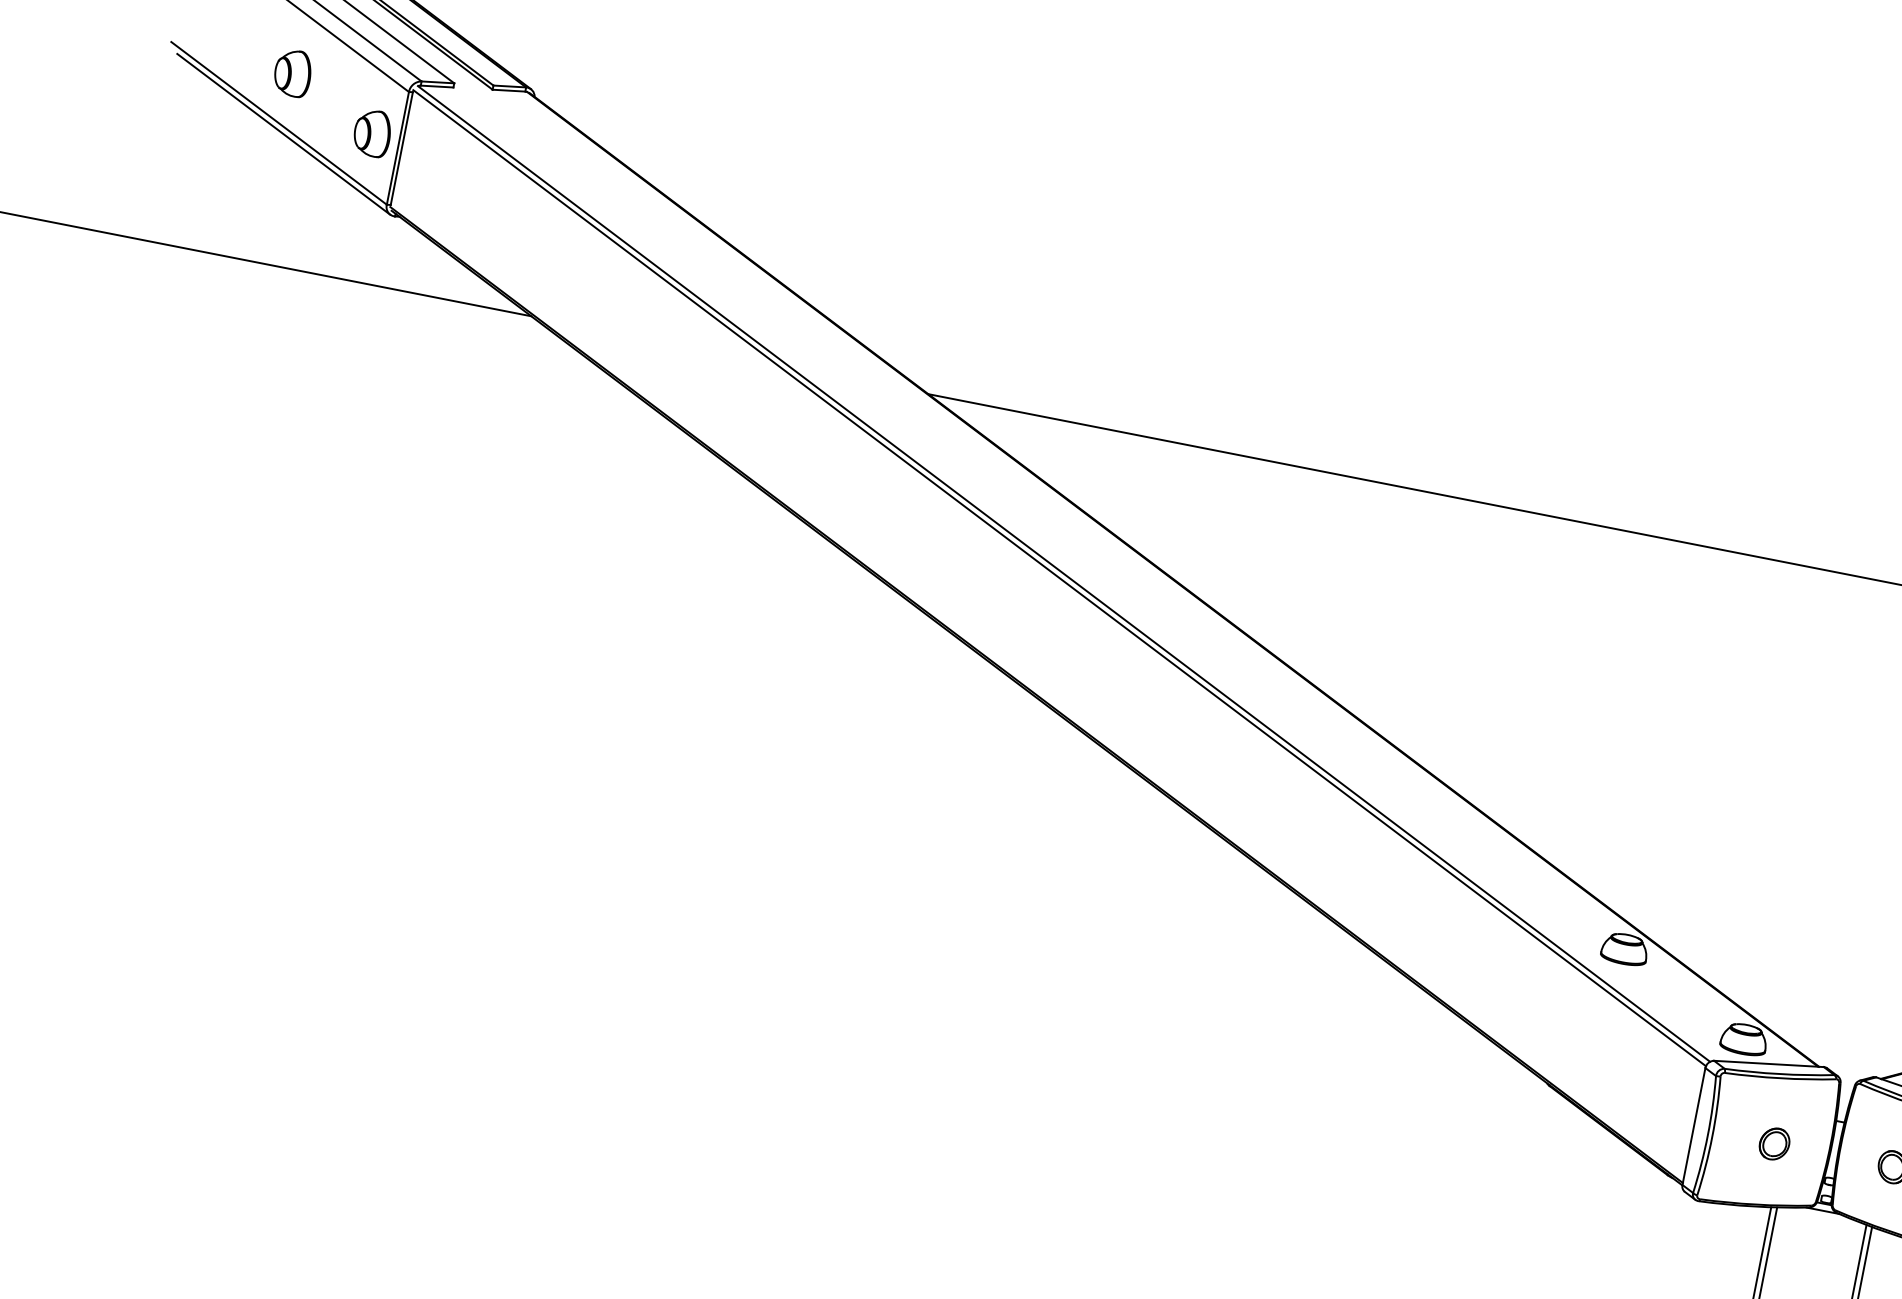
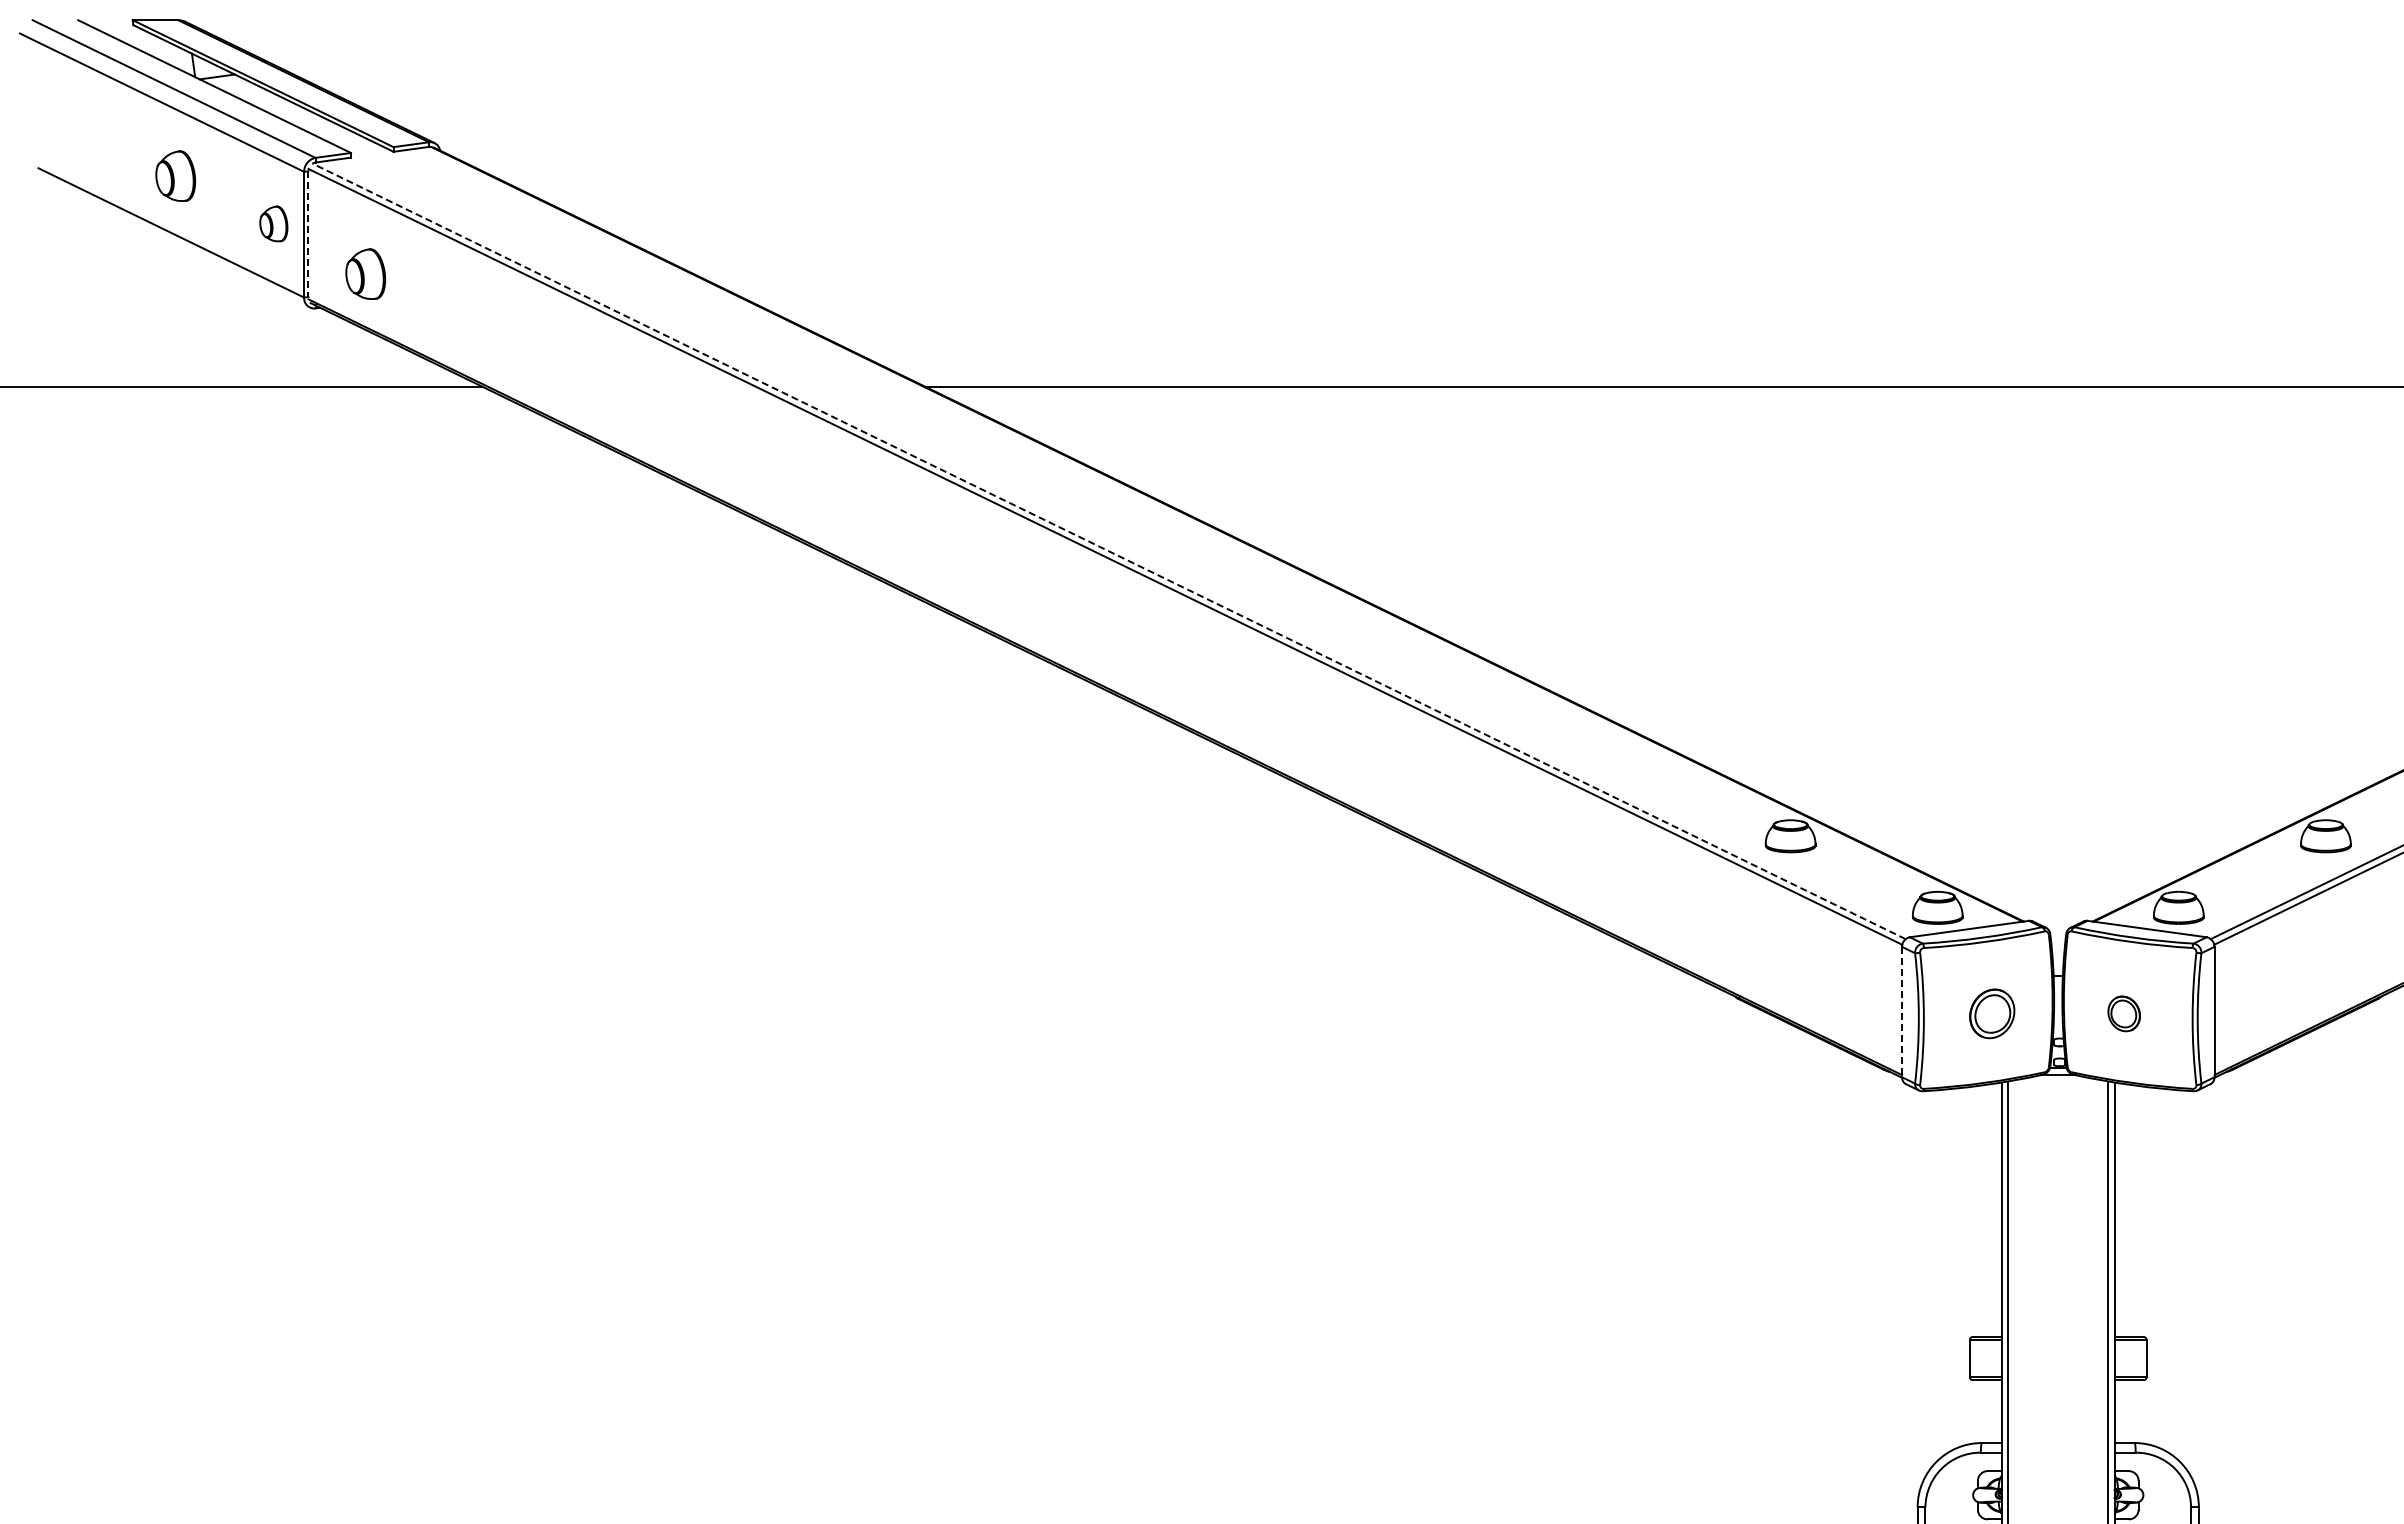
part: (372, 132) -> (273, 223), size x0.7
line: (283, 134) -> (178, 243), removed
line: (401, 148) -> (308, 234), solid -> dashed
part: (446, 193) -> (365, 273), added
line: (1064, 574) -> (1109, 551), solid -> dashed
line: (1694, 1126) -> (1902, 1012), solid -> dashed
part: (1774, 1143) -> (1992, 1013), size x1.4

